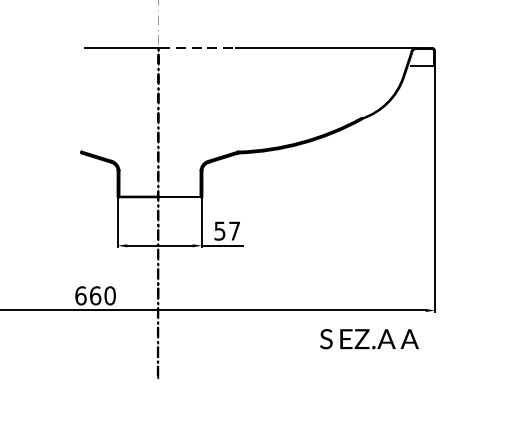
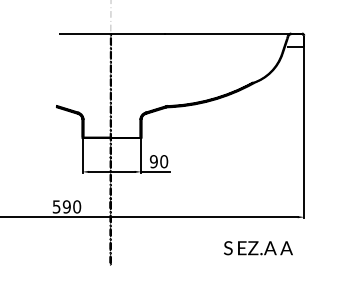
line: (197, 47) -> (138, 33), dashed -> solid
text: (226, 230) -> (158, 161), 57 -> 90
text: (87, 295) -> (61, 206), 660 -> 590
text: (369, 339) -> (258, 248), moved

